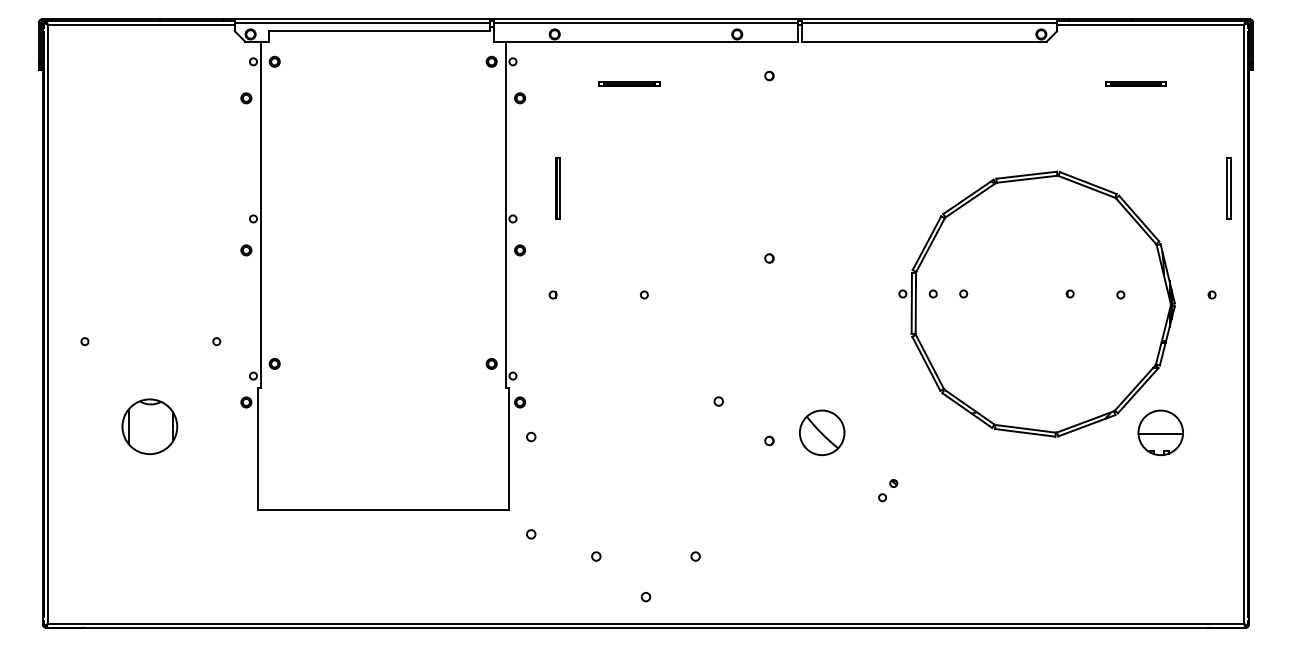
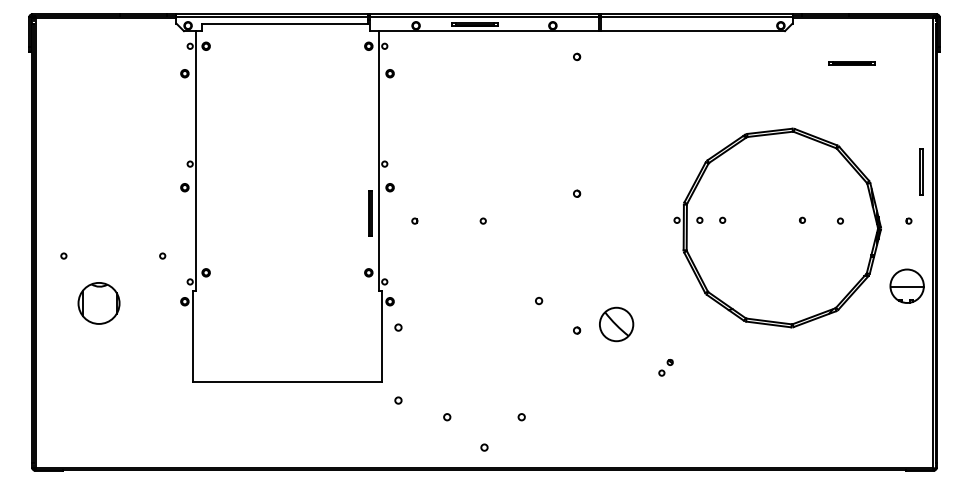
part: (629, 83) -> (475, 24), moved
part: (557, 188) -> (370, 213), moved
part: (1228, 188) -> (921, 172), moved
part: (149, 426) -> (98, 303), moved
part: (1160, 432) -> (906, 285), moved

